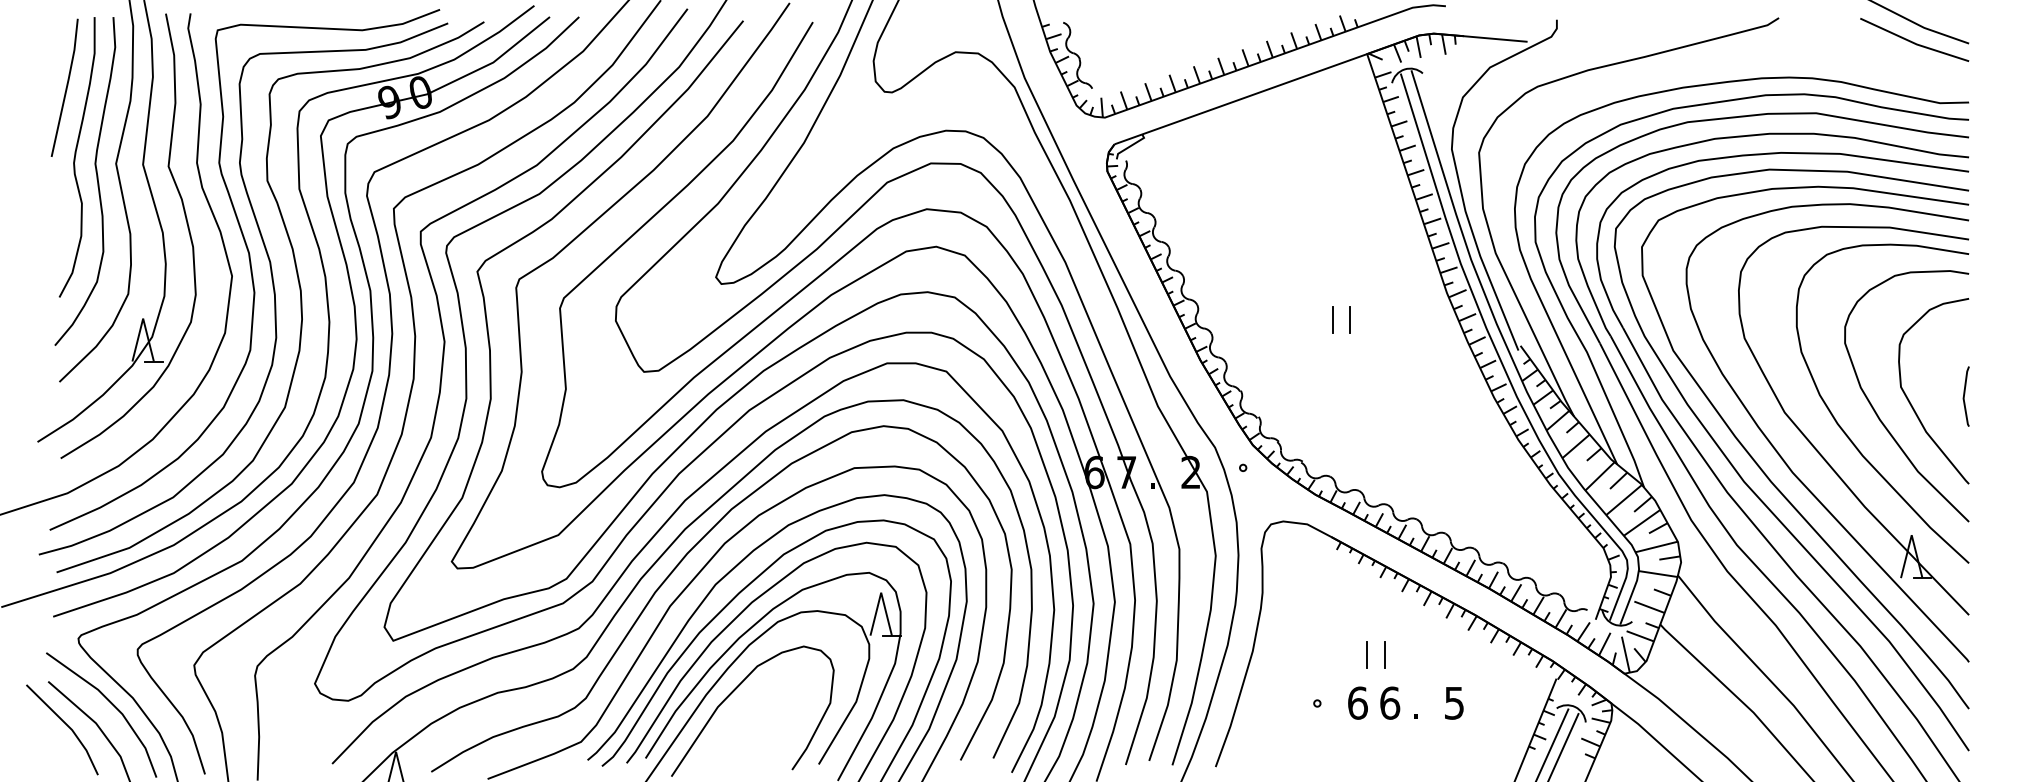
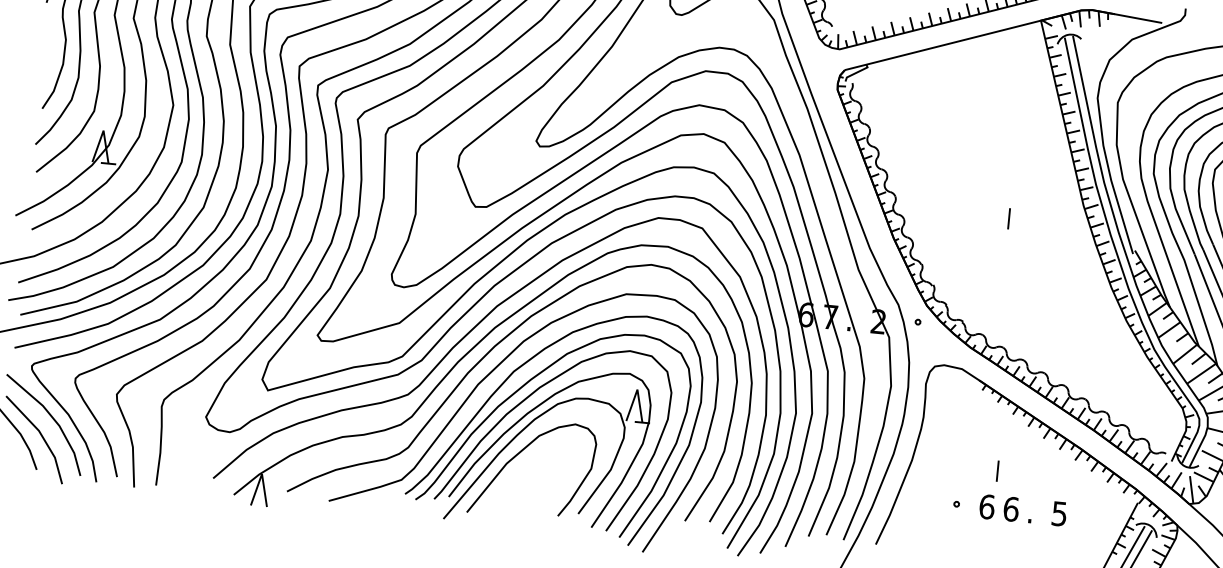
line: (1333, 319) -> (996, 217), removed
line: (1384, 654) -> (1010, 472), removed

